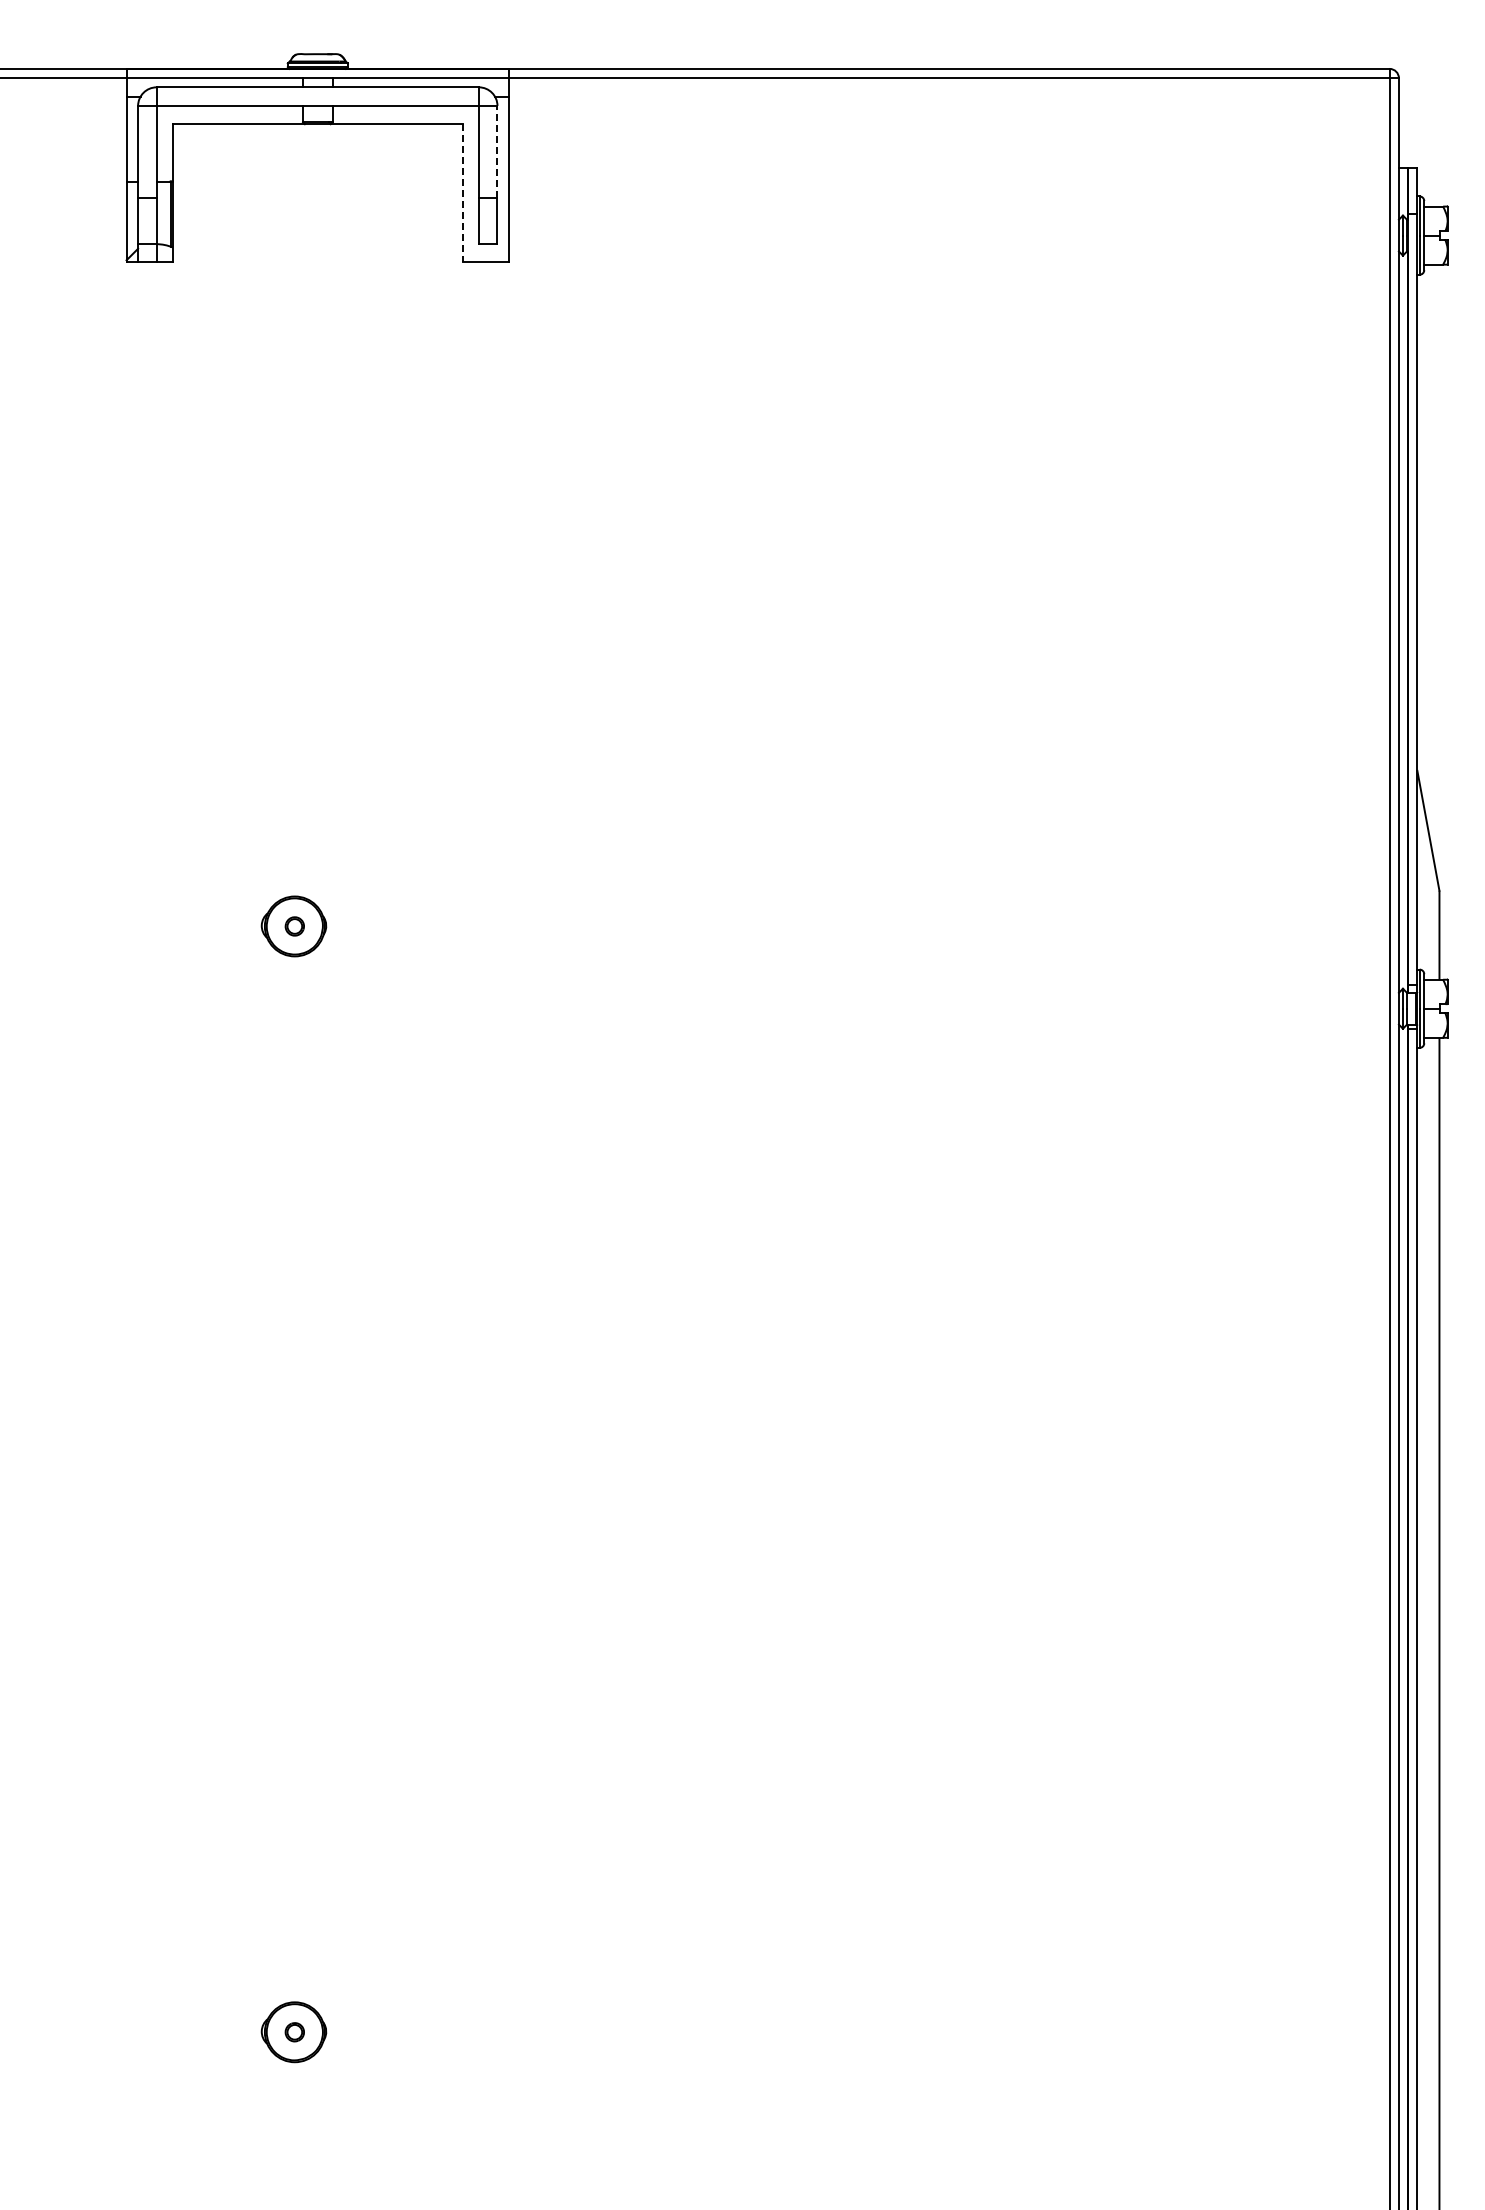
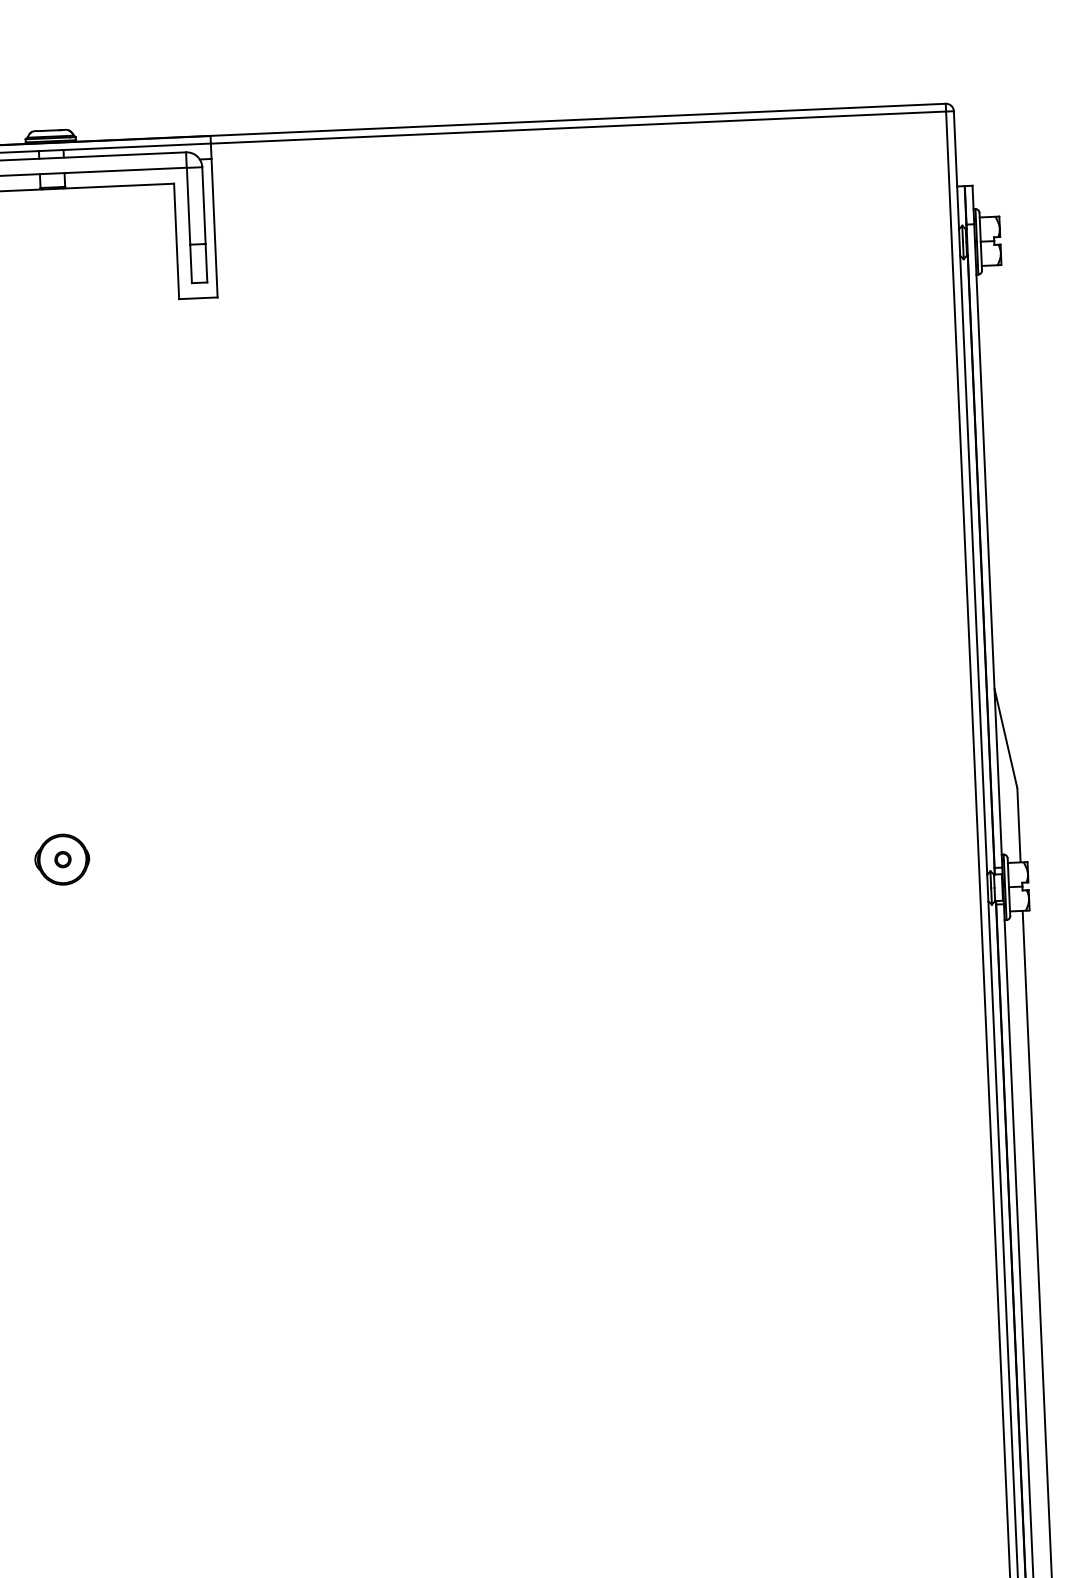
line: (497, 151) -> (203, 205), dashed -> solid
line: (462, 193) -> (176, 241), dashed -> solid

